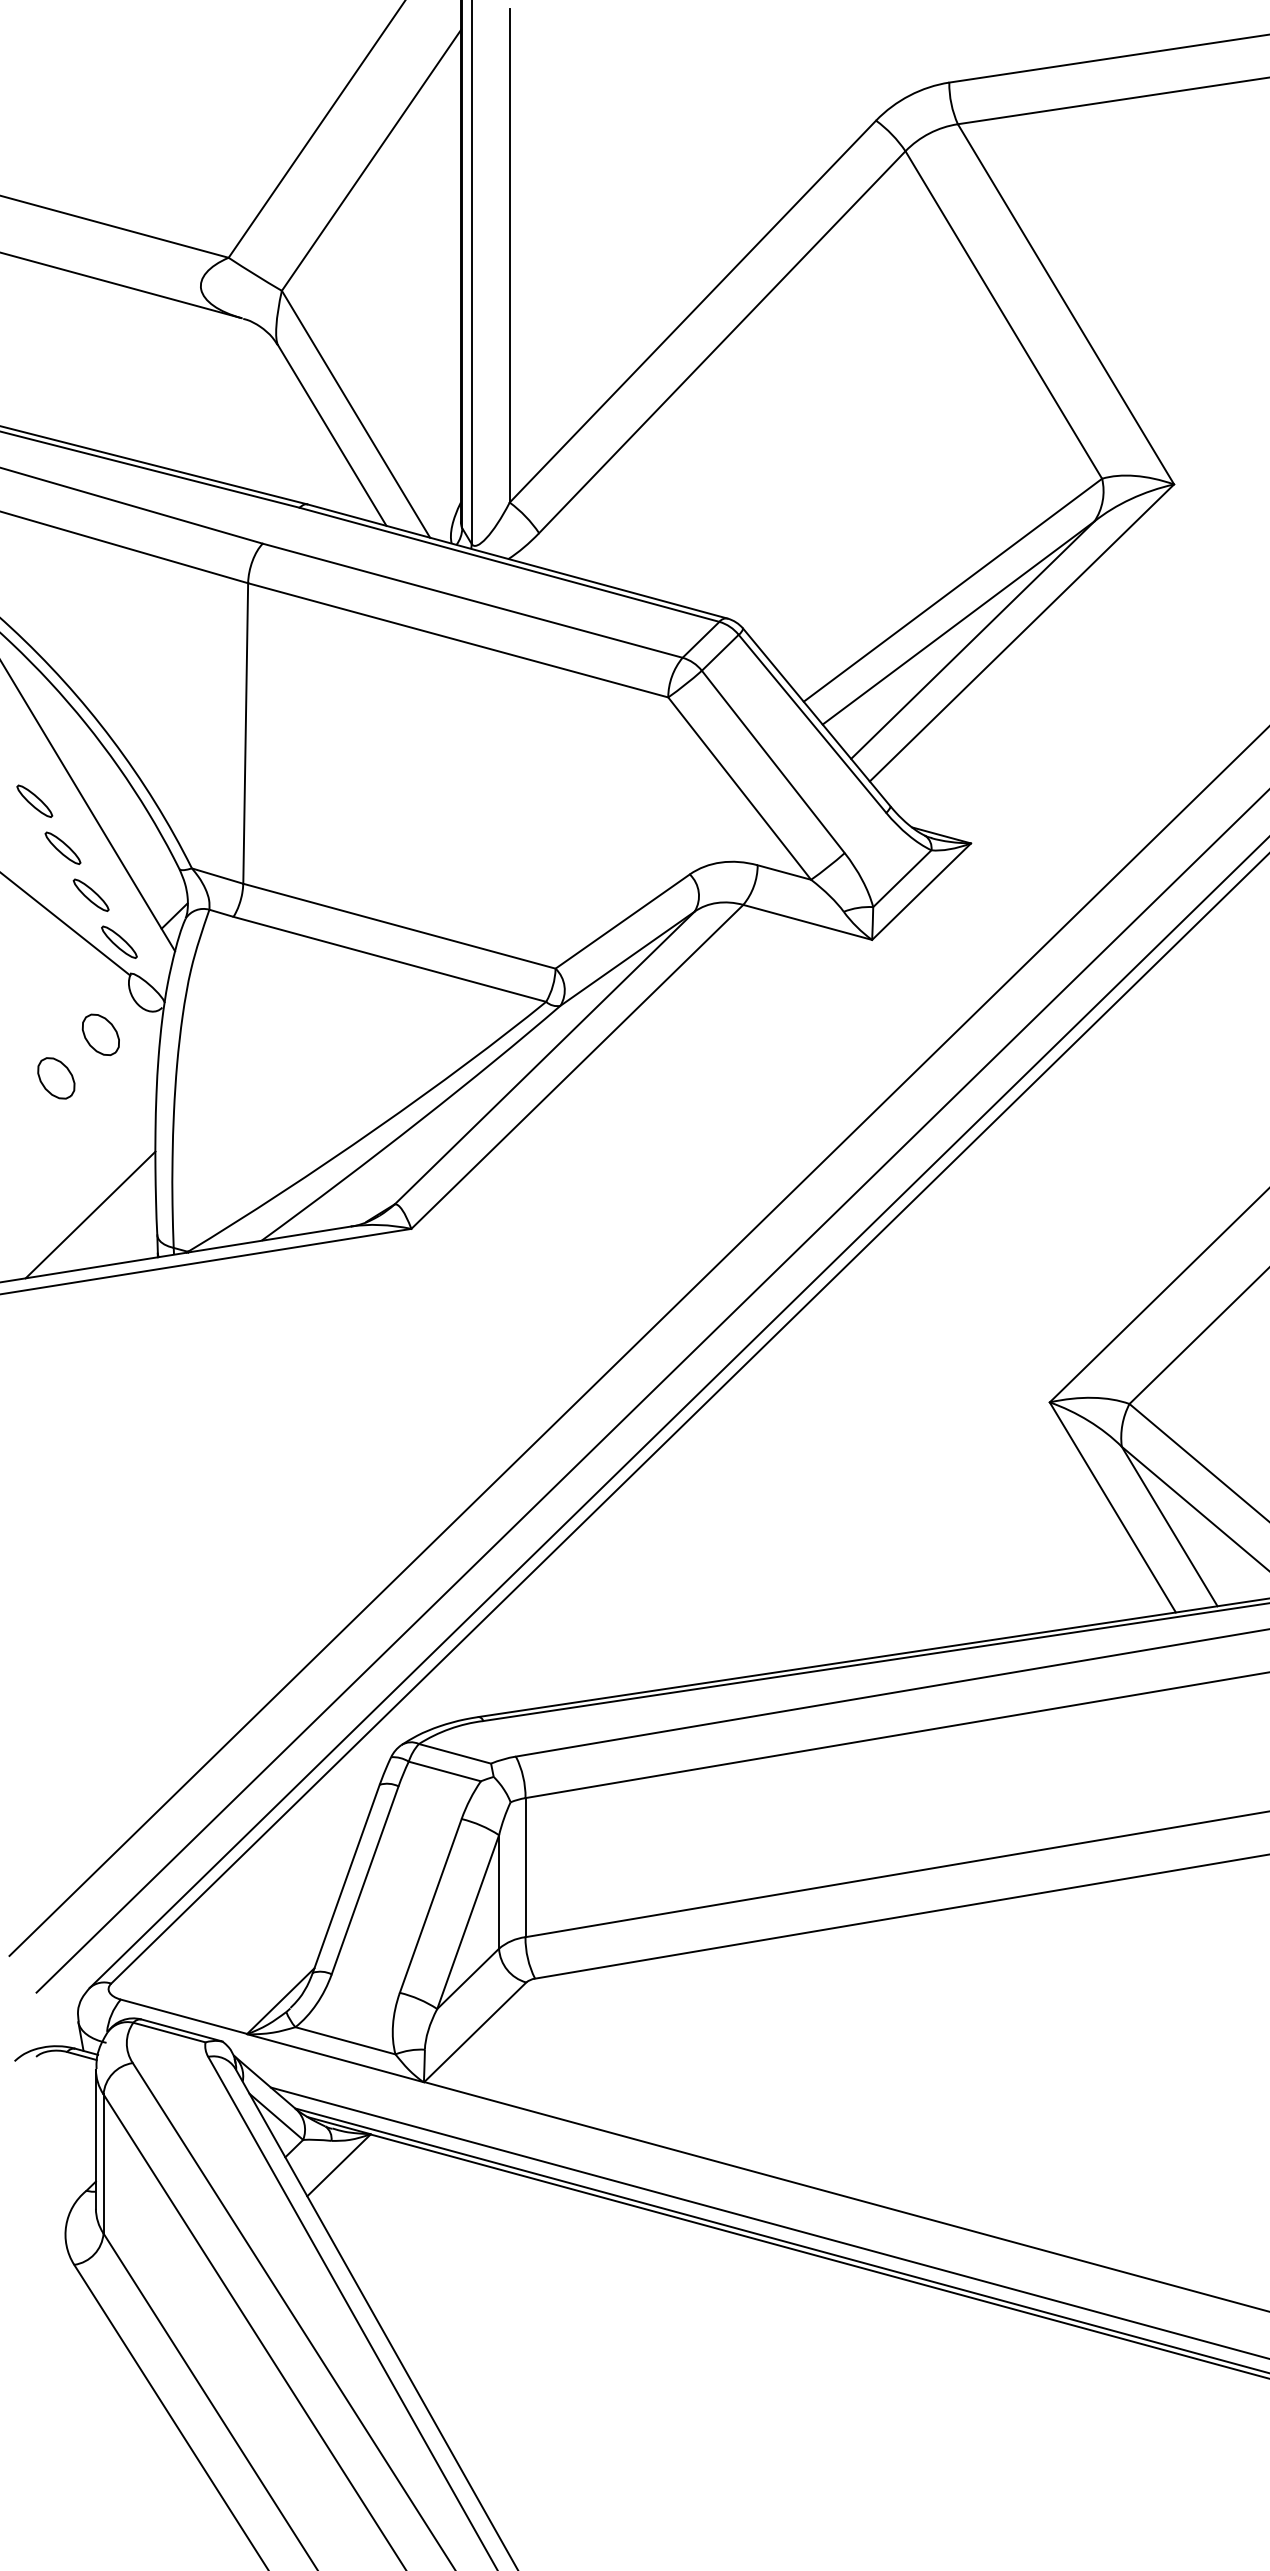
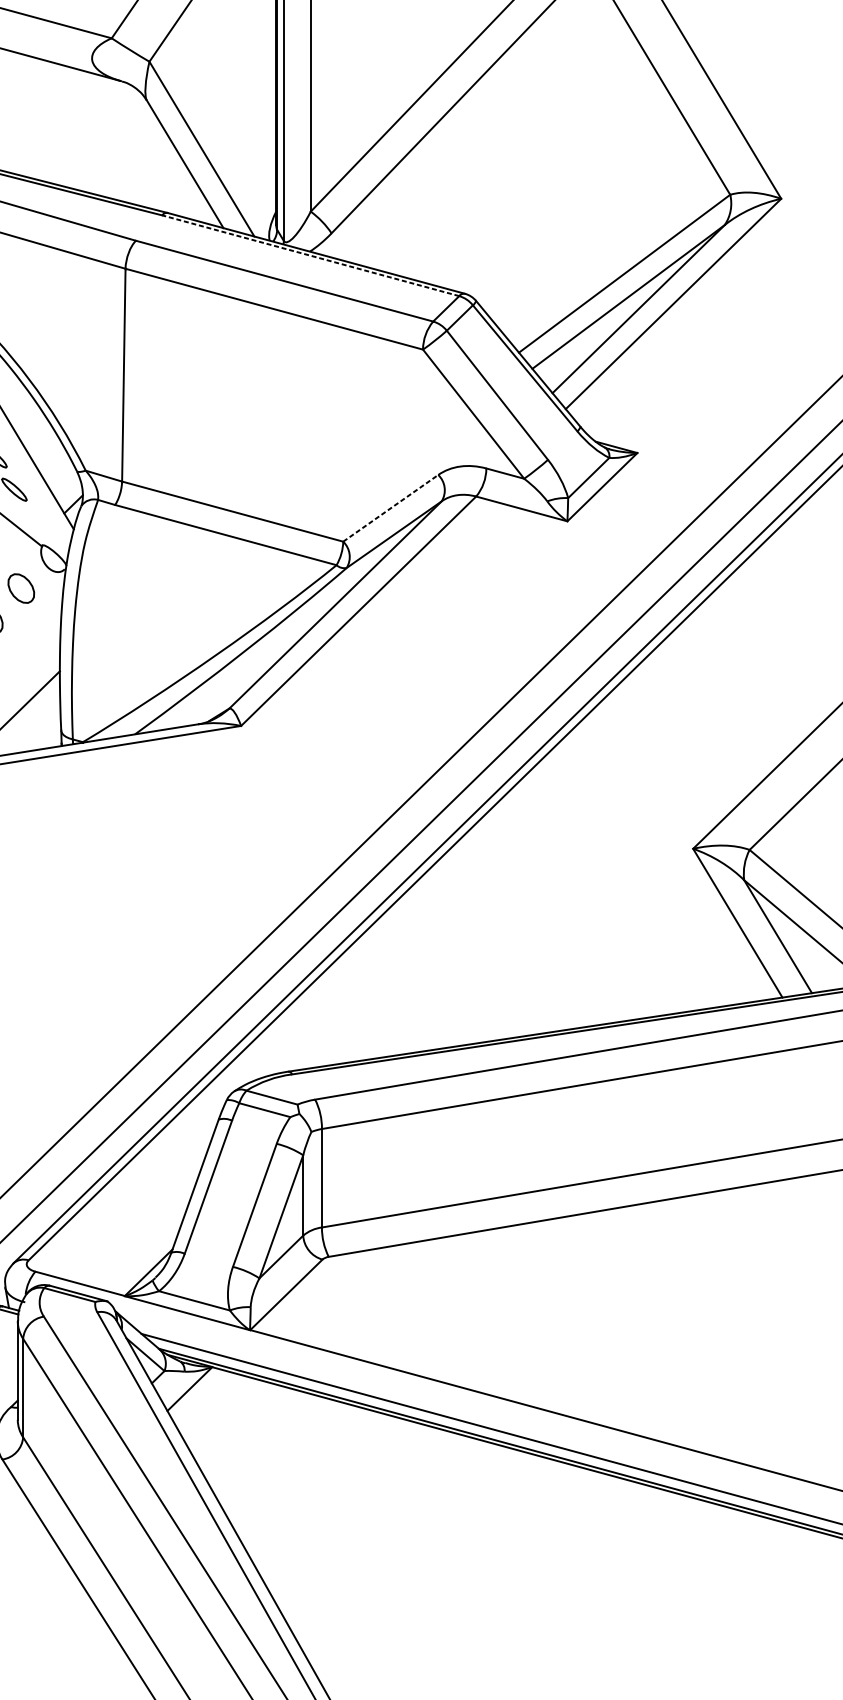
line: (509, 564) -> (310, 255), solid -> dashed
line: (622, 921) -> (390, 508), solid -> dashed
part: (119, 941) -> (34, 522), removed

